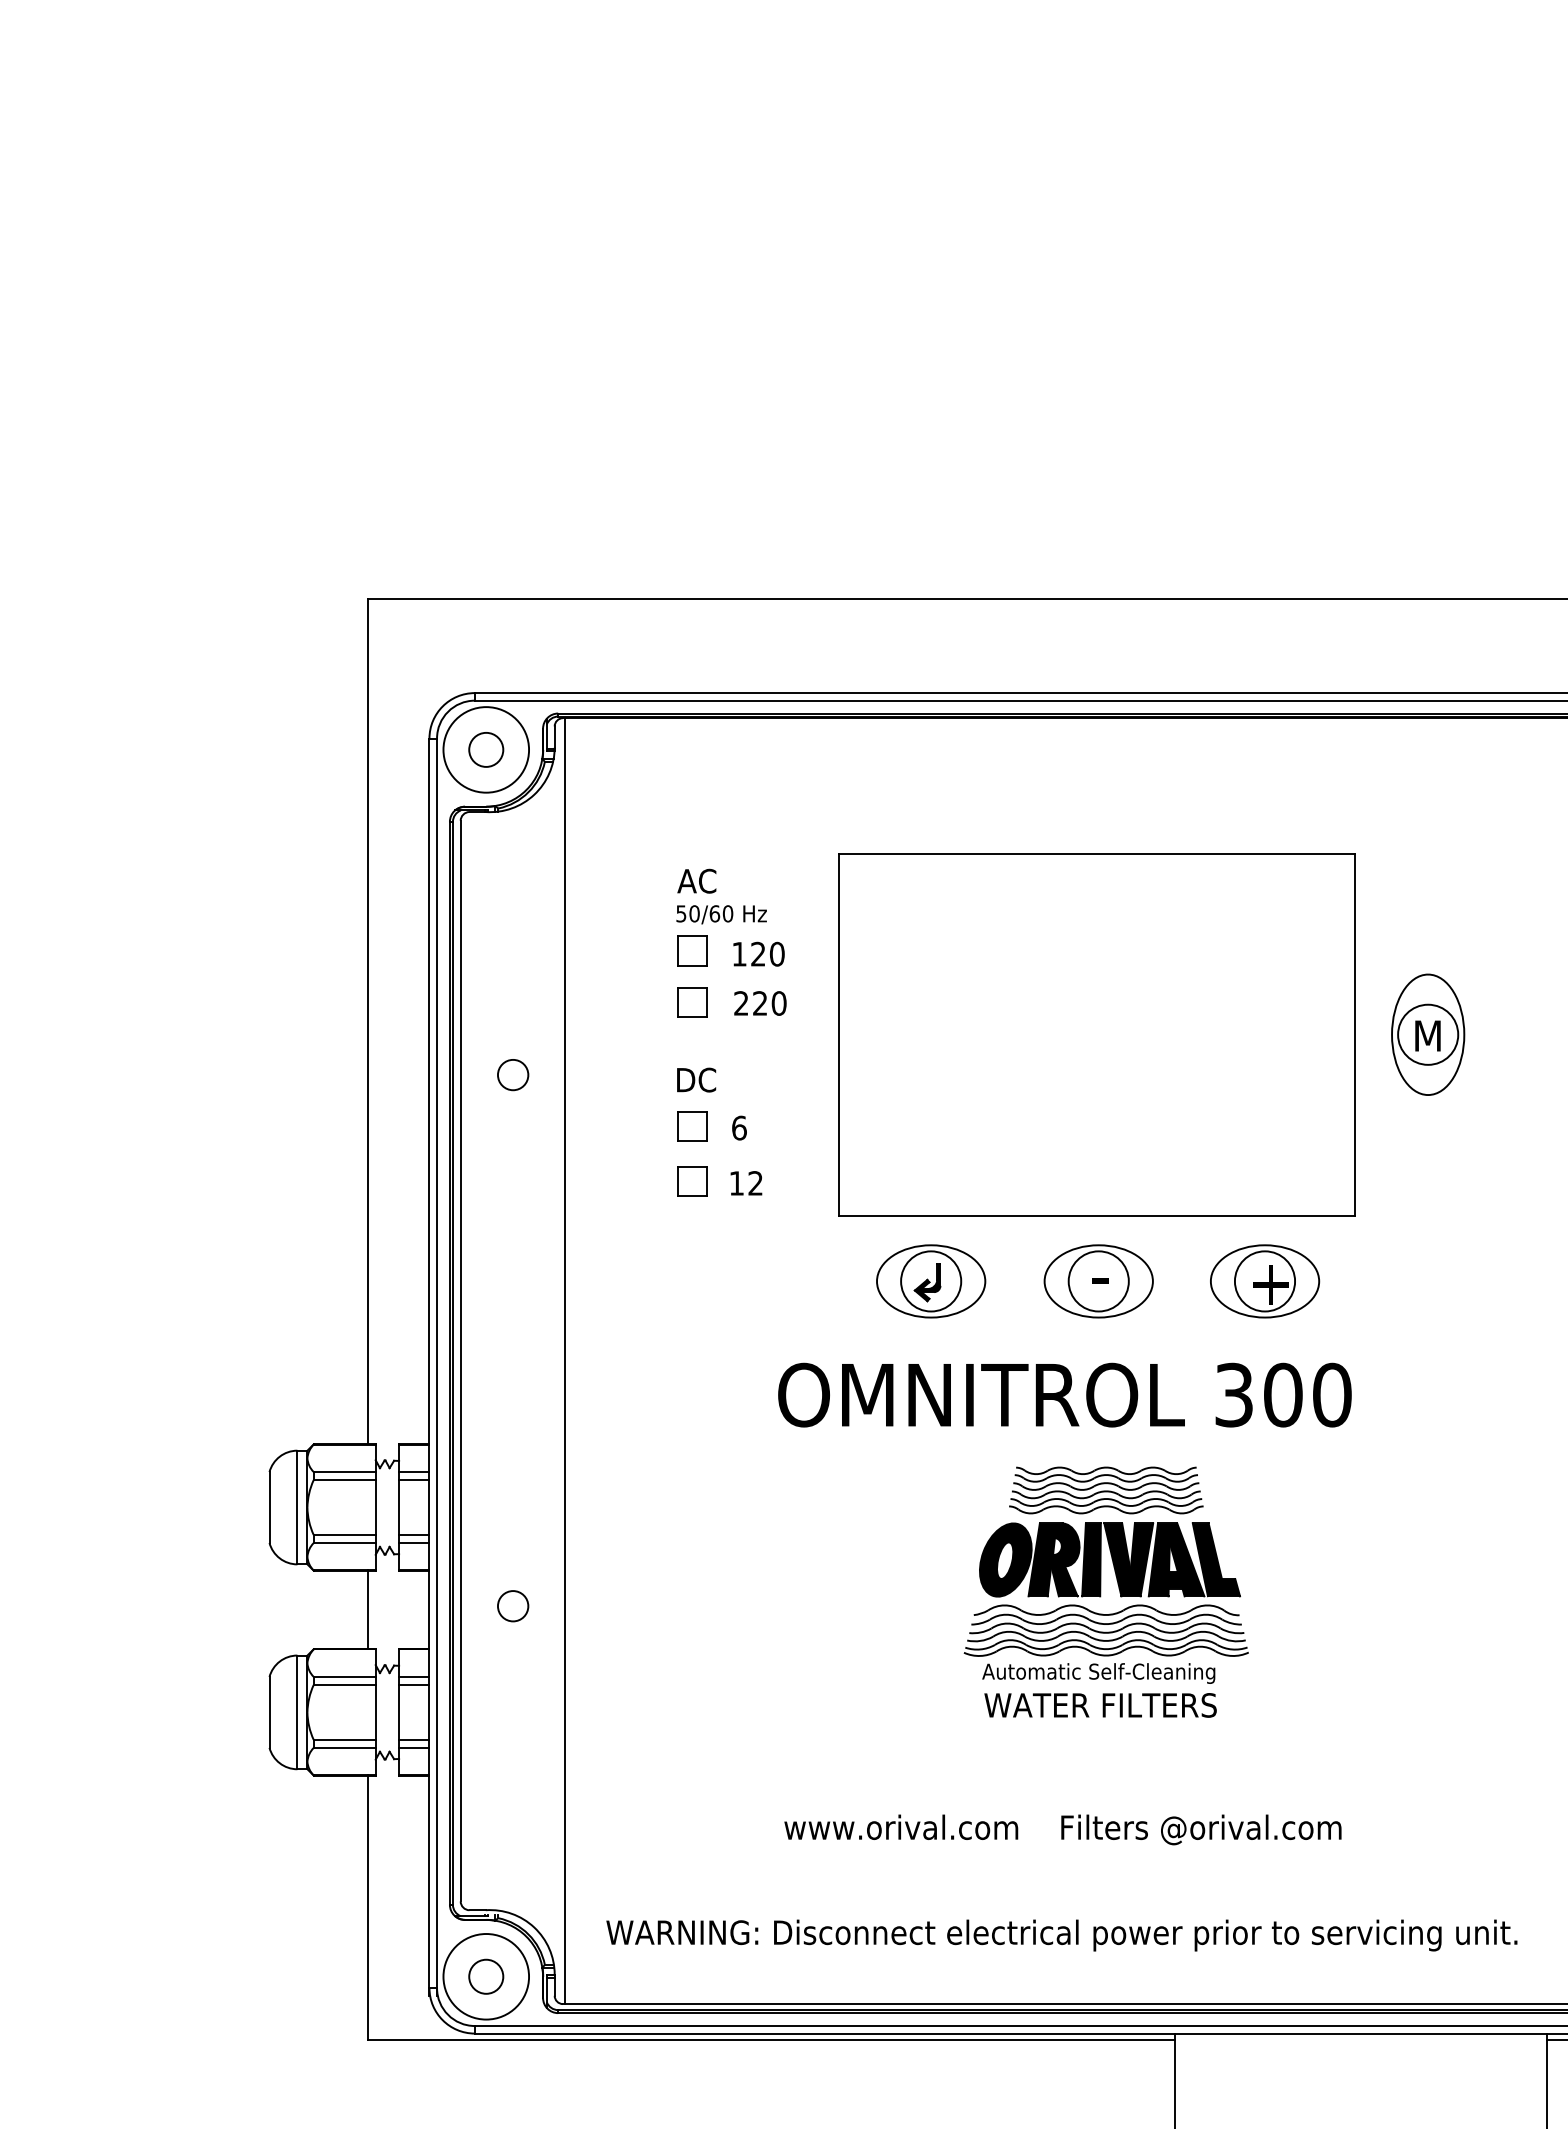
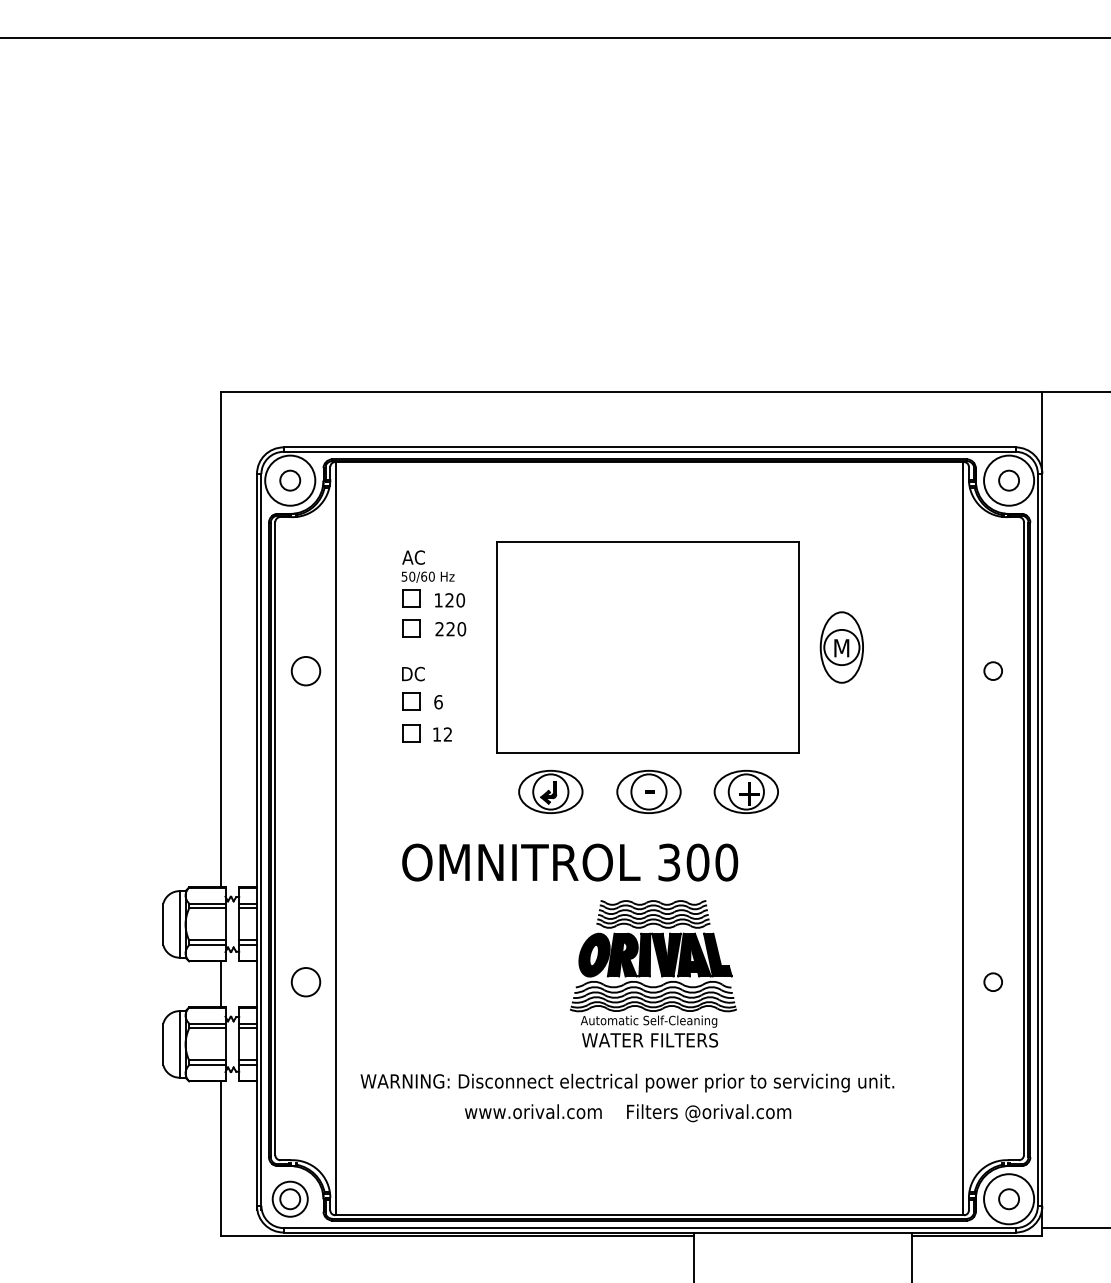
circle: (512, 1073) -> (305, 670), size x1.6
text: (1065, 1394) -> (570, 862), moved
circle: (512, 1606) -> (305, 982), size x1.6
text: (1062, 1934) -> (627, 1082), moved
circle: (486, 1977) -> (290, 1199), size x0.7

